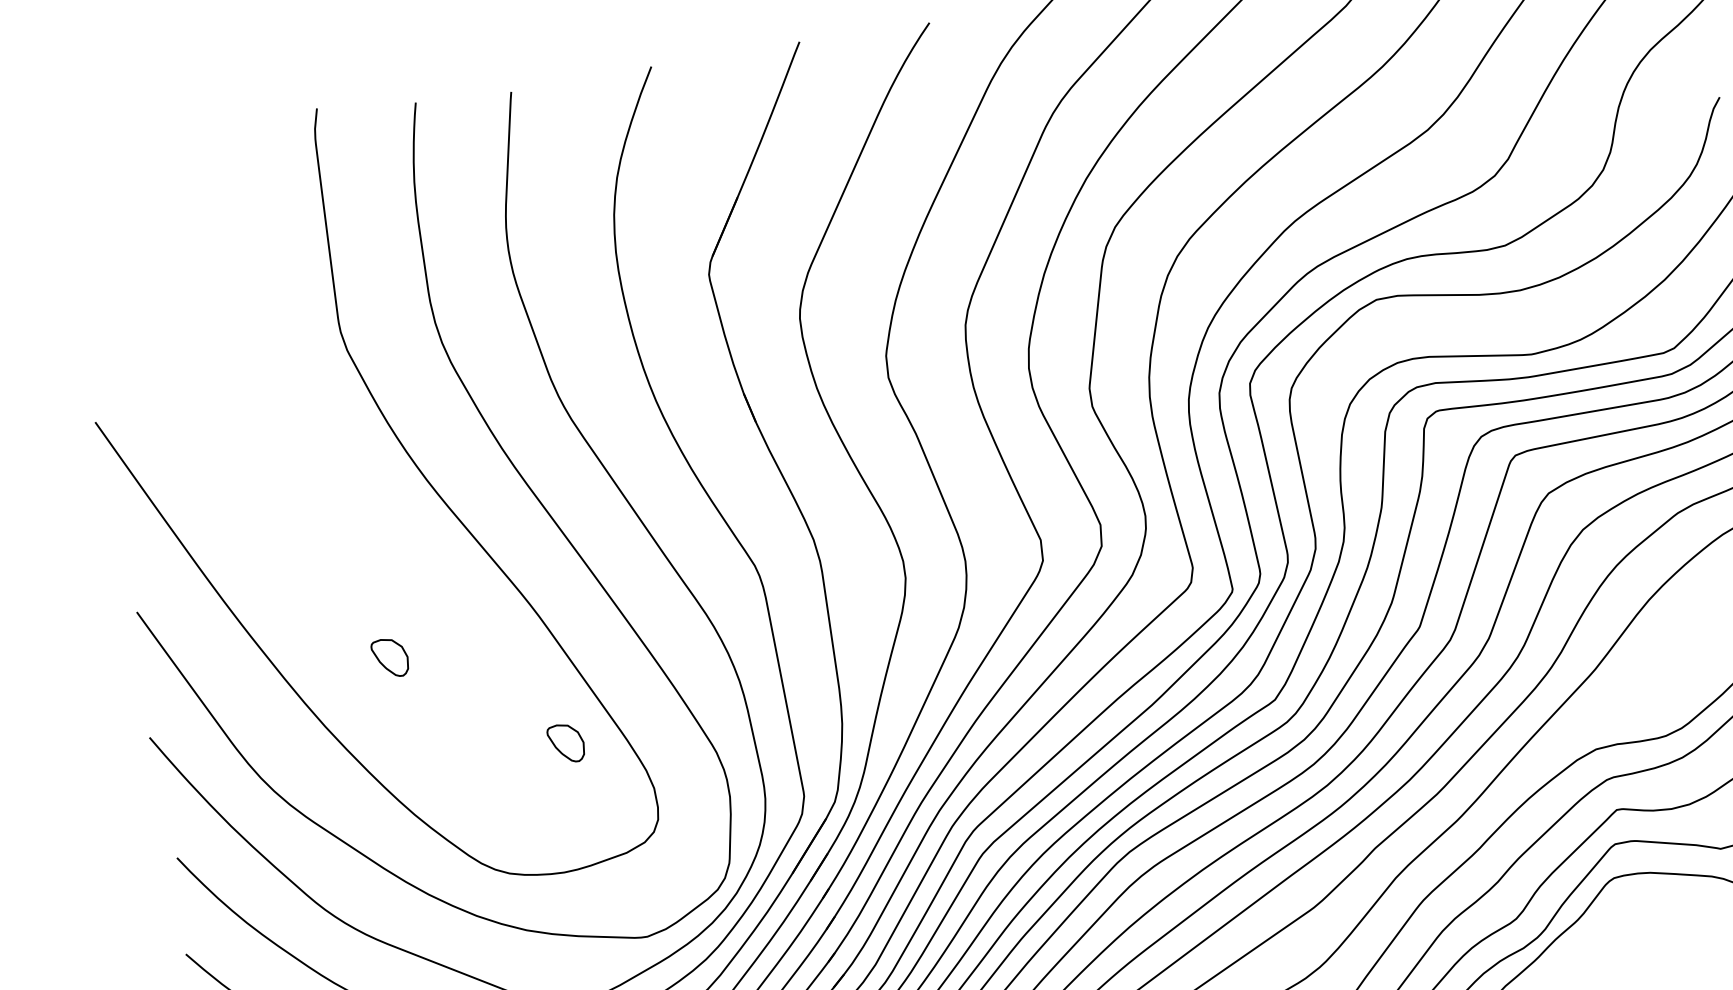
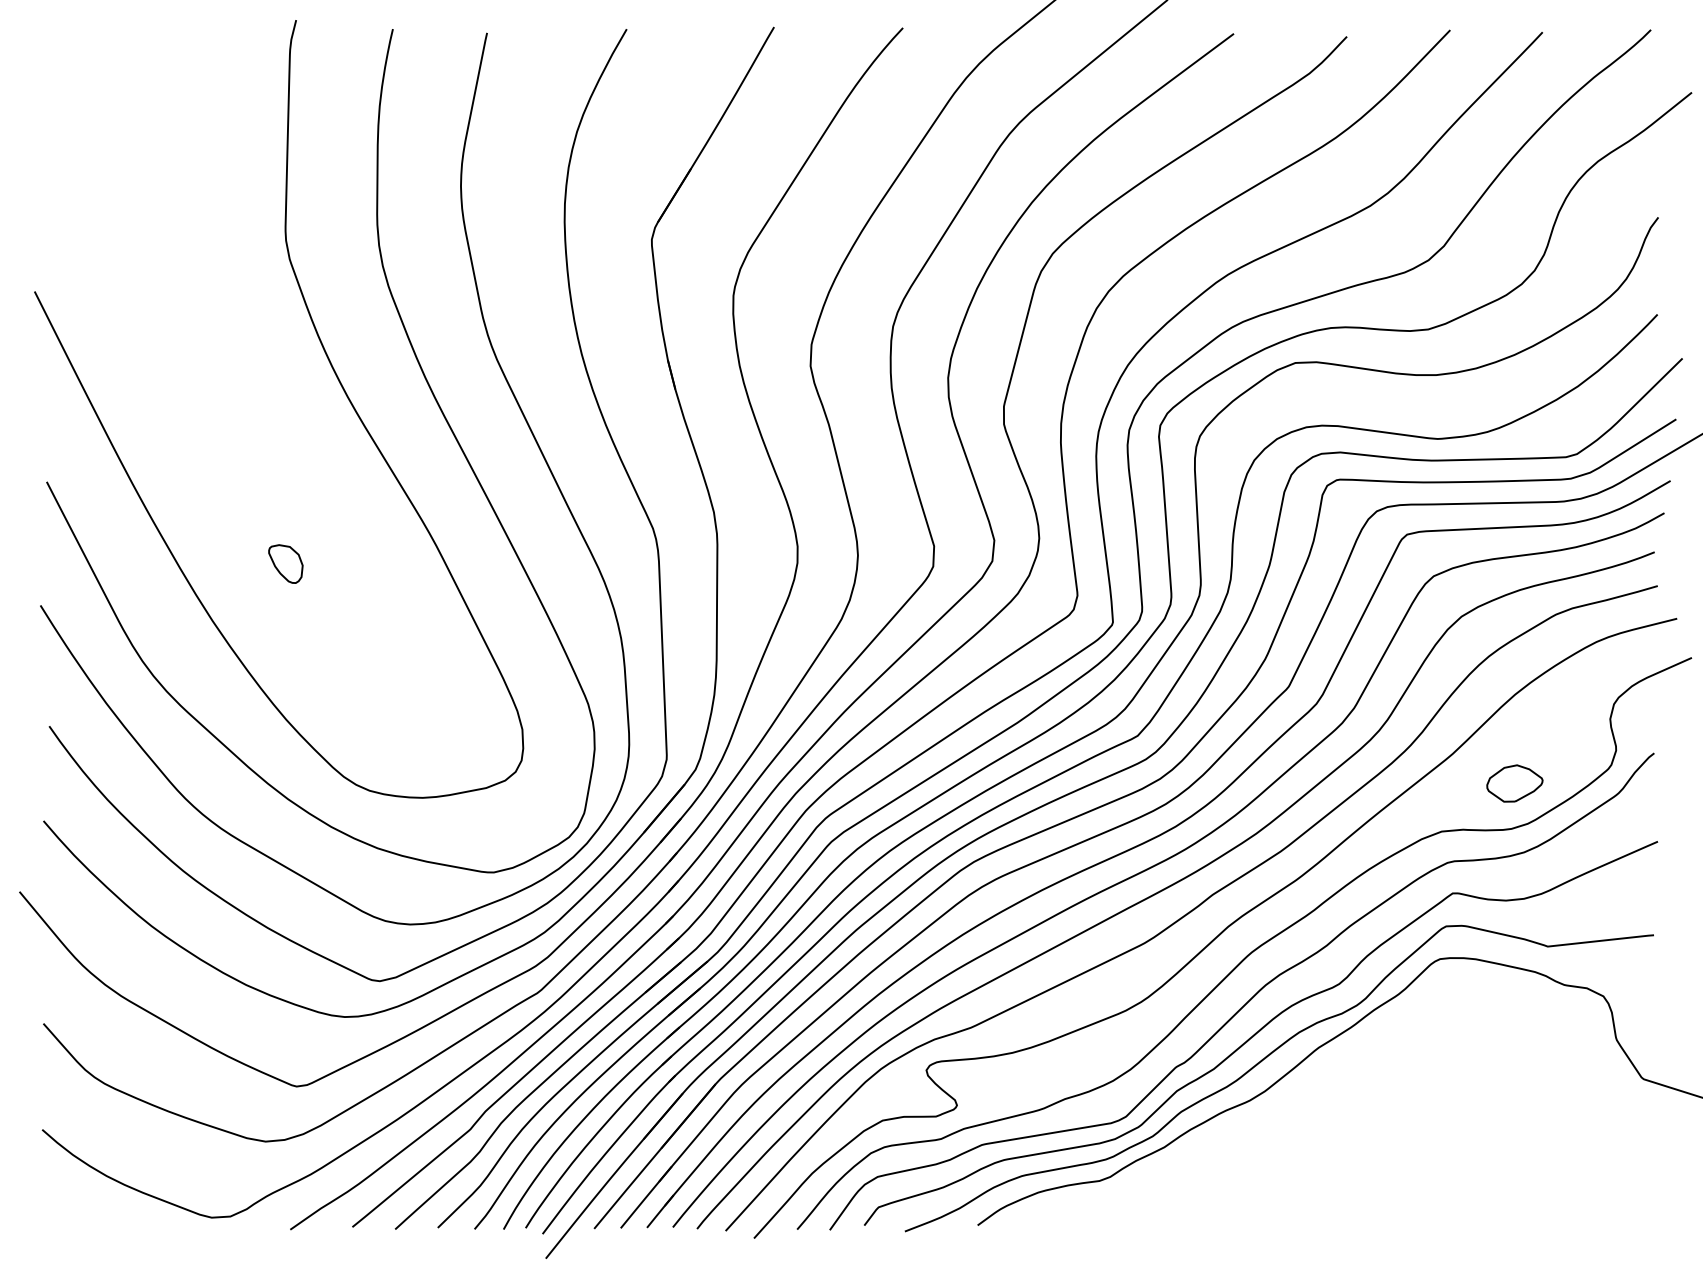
part: (1662, 689) -> (1514, 783), added
part: (565, 743) -> (443, 672), removed

